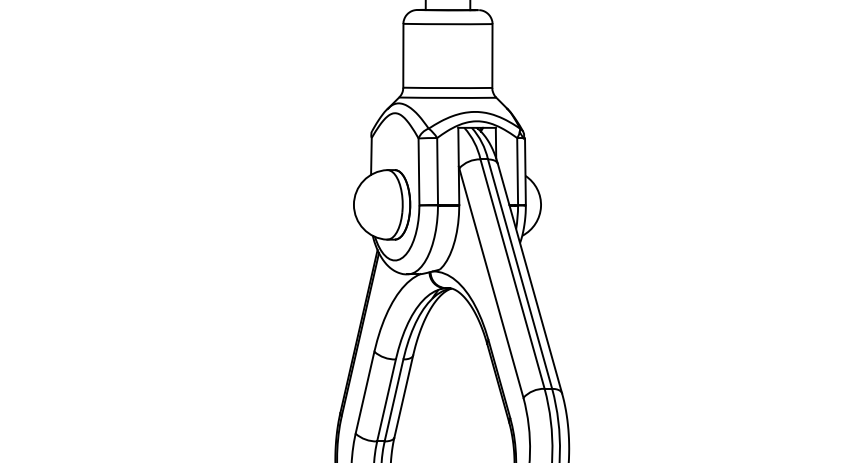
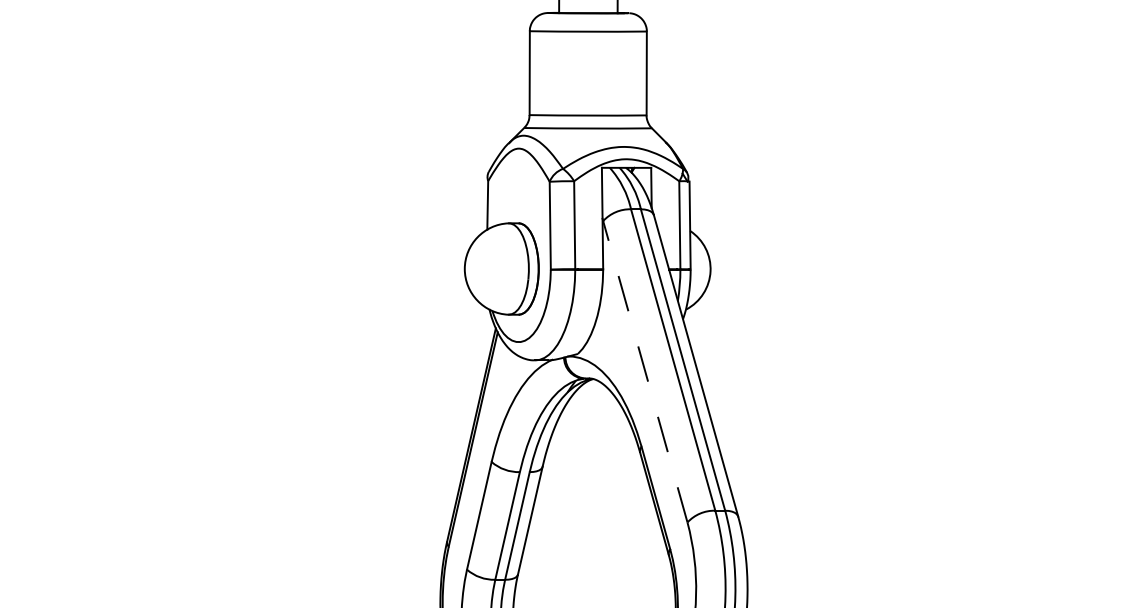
line: (491, 282) -> (645, 370), solid -> dashed

